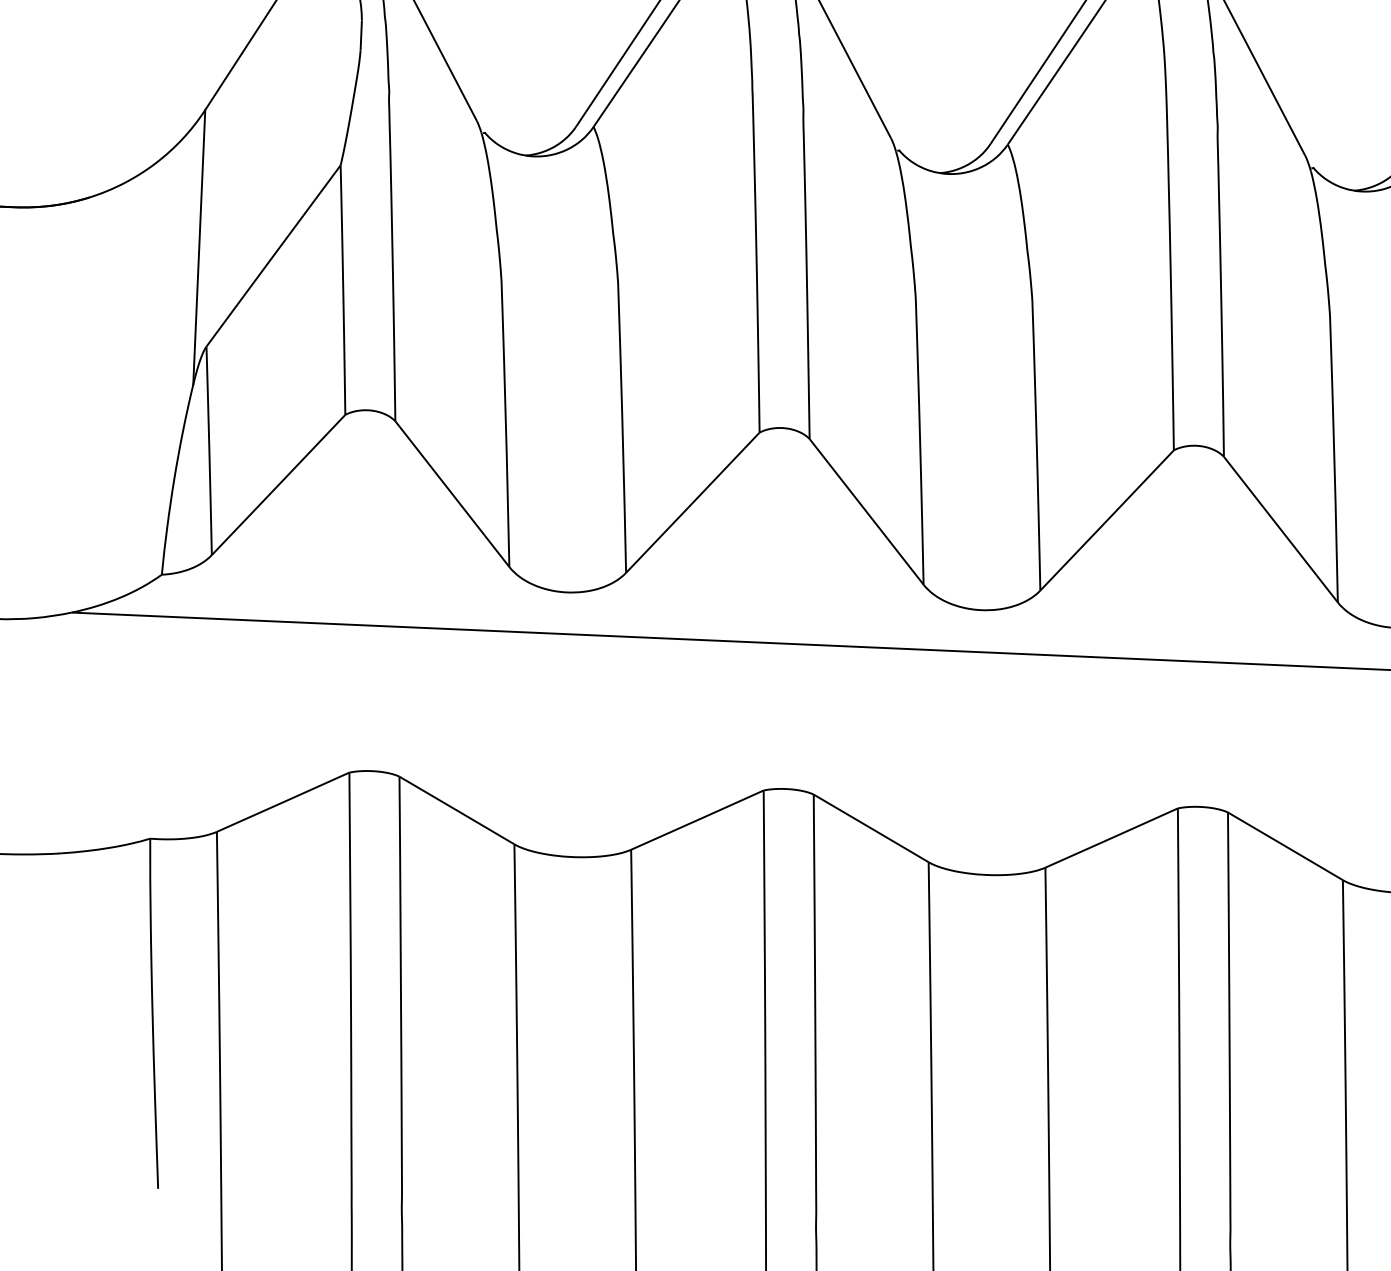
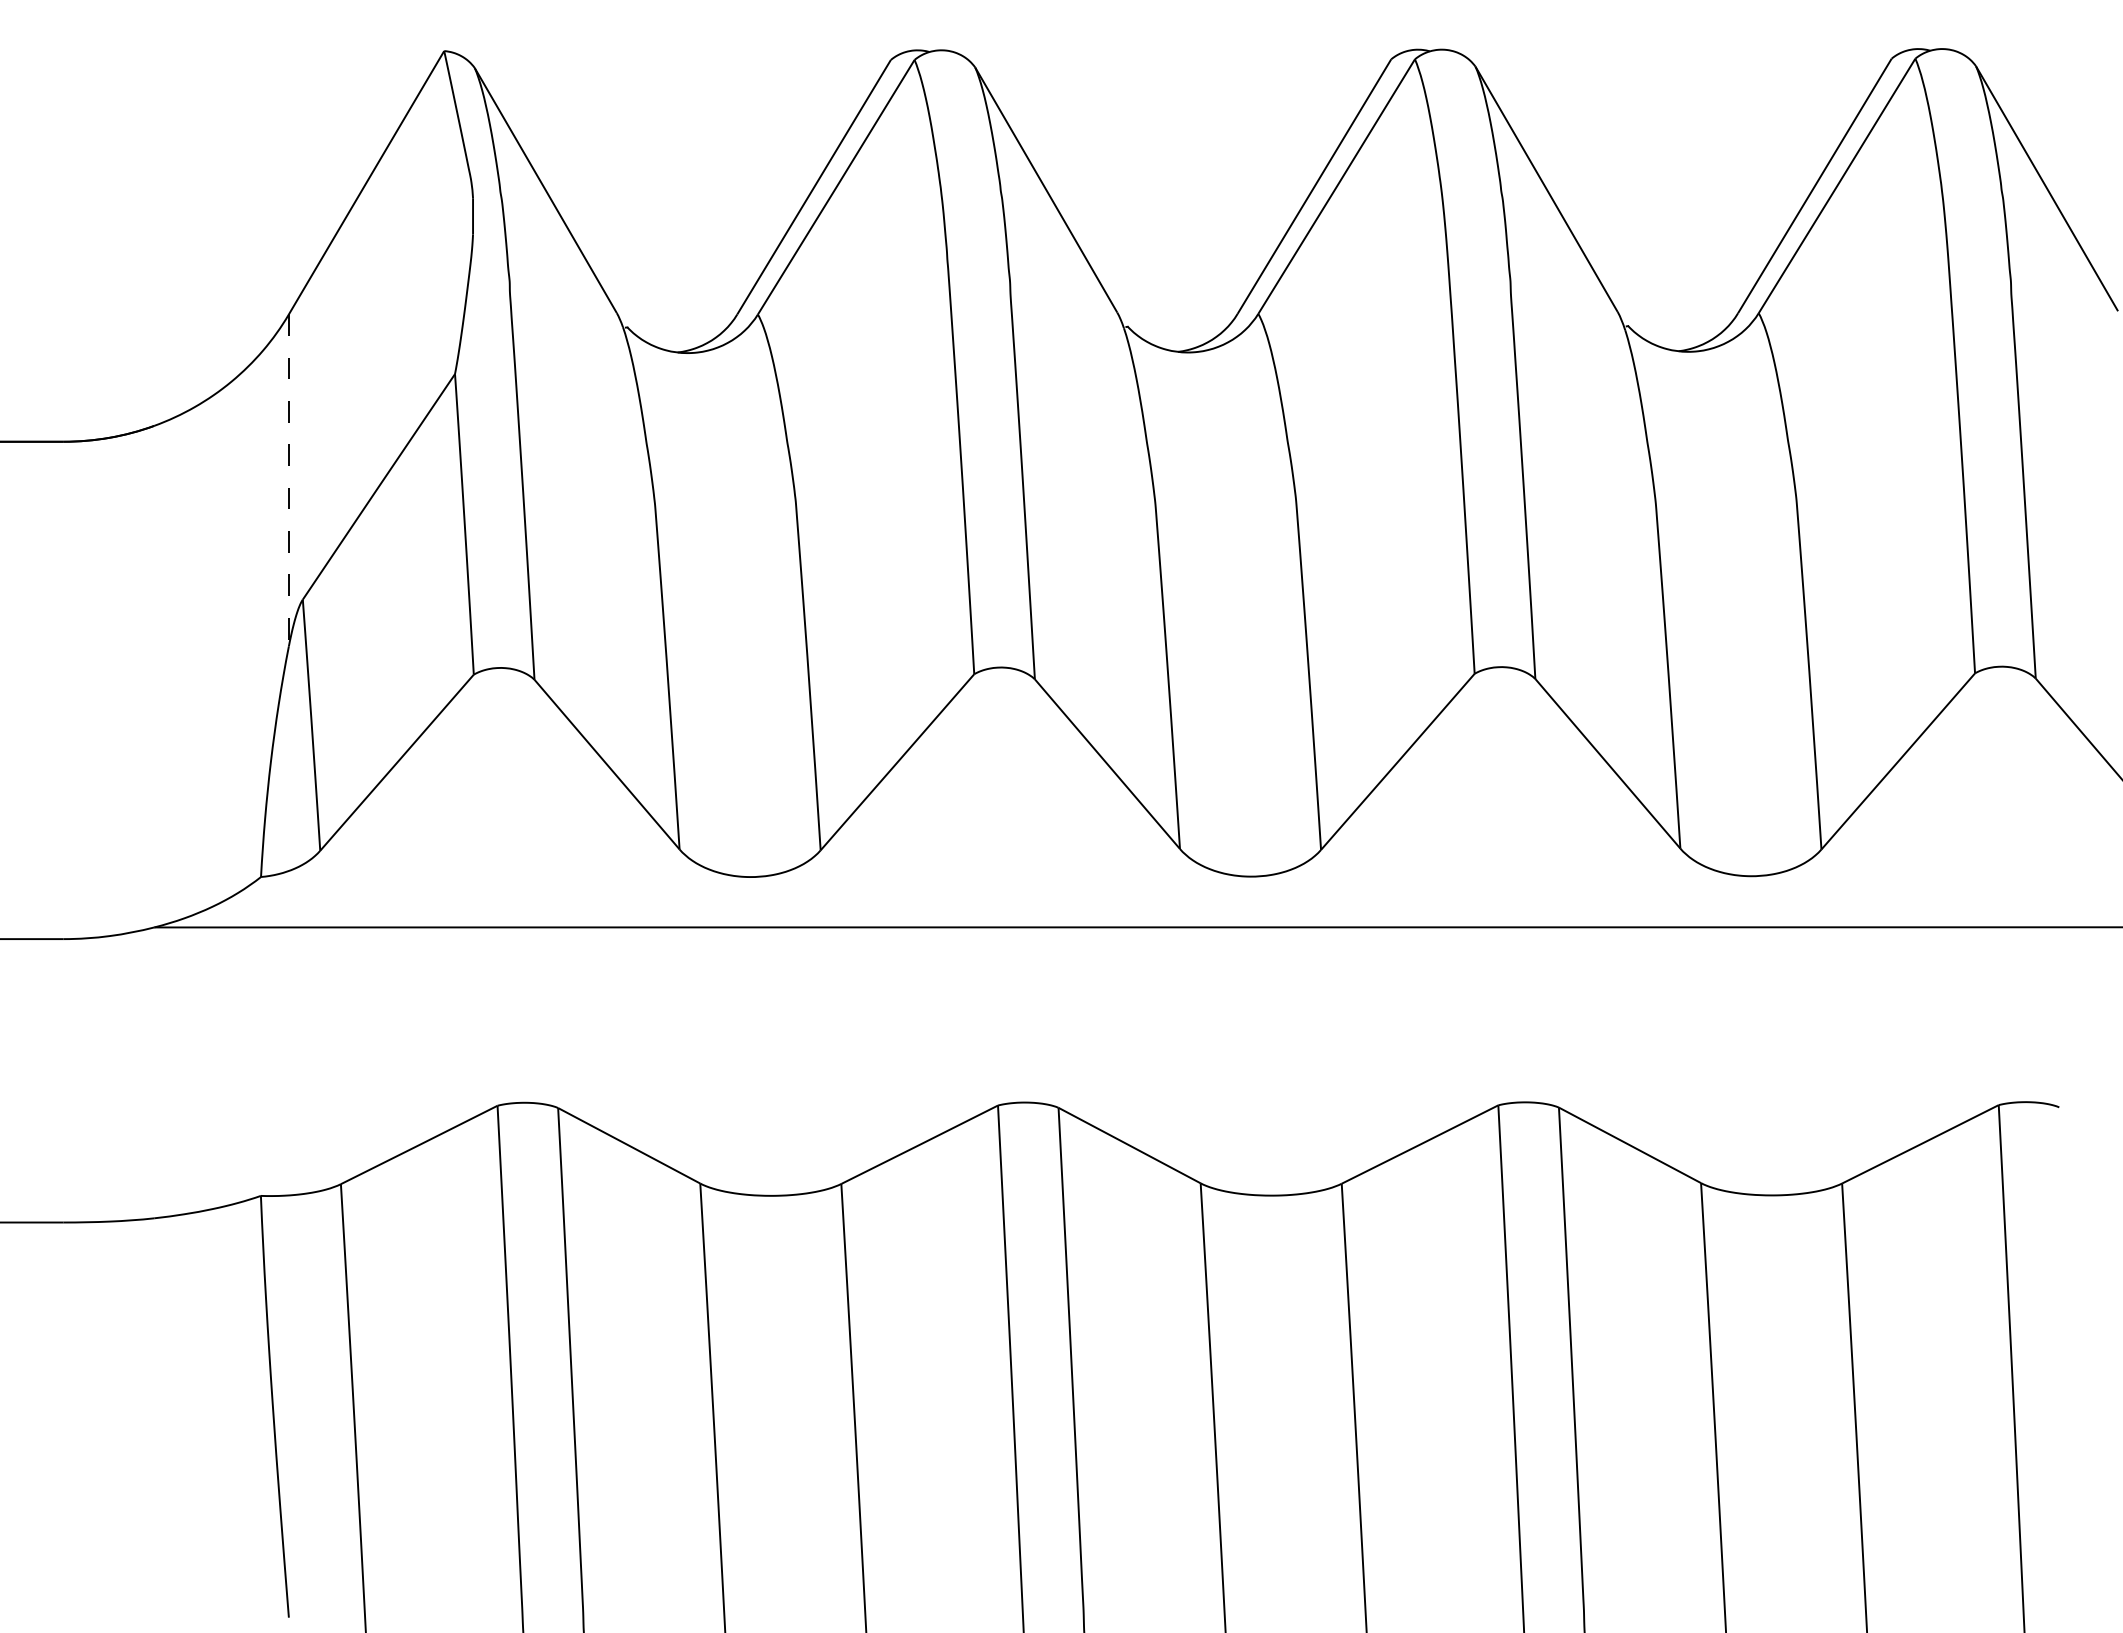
line: (198, 247) -> (288, 480), solid -> dashed

